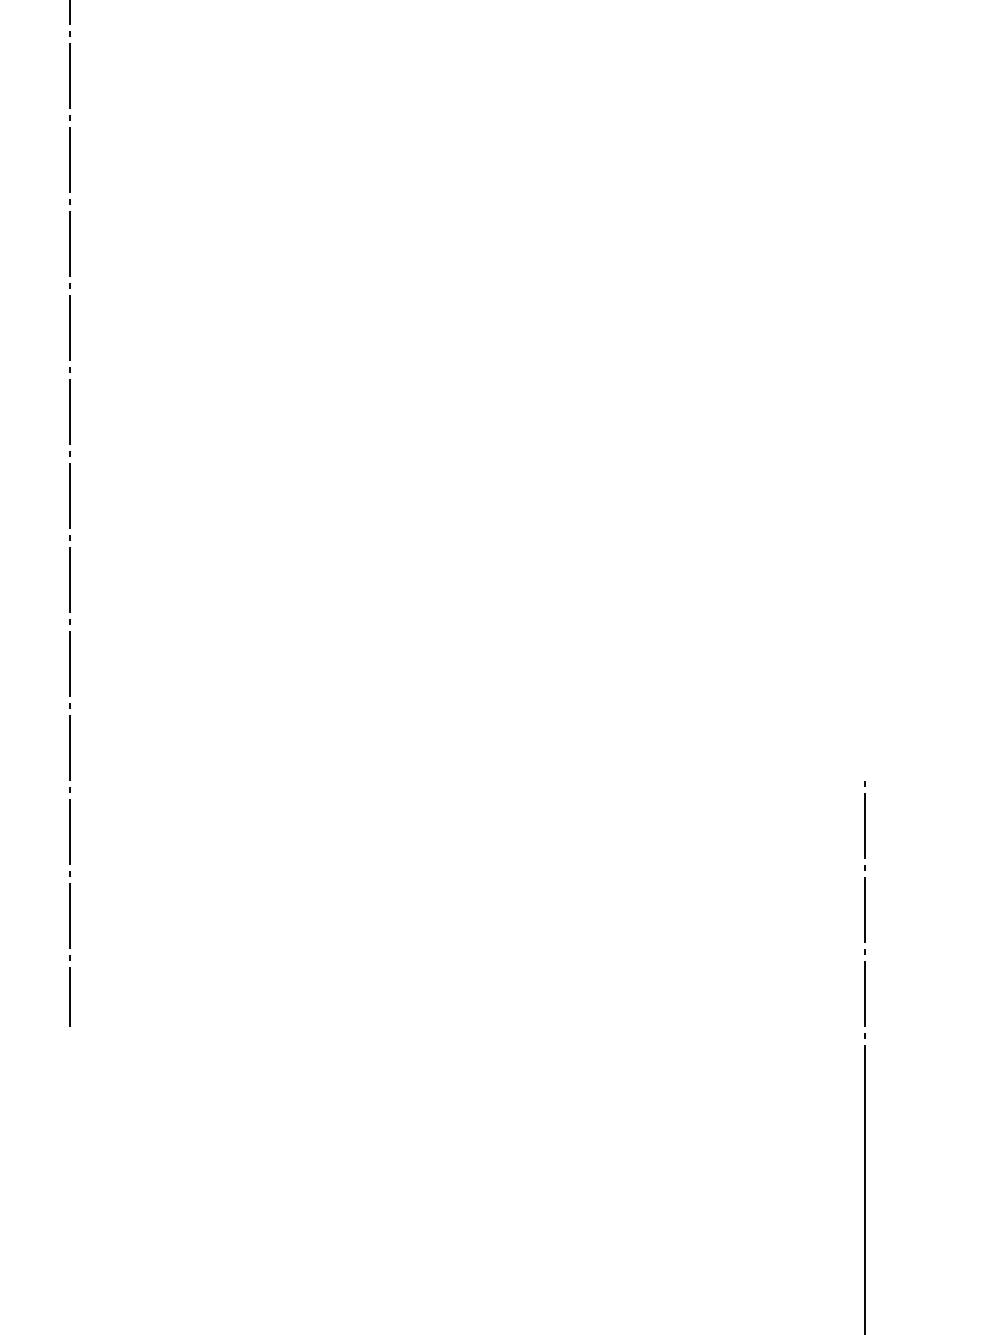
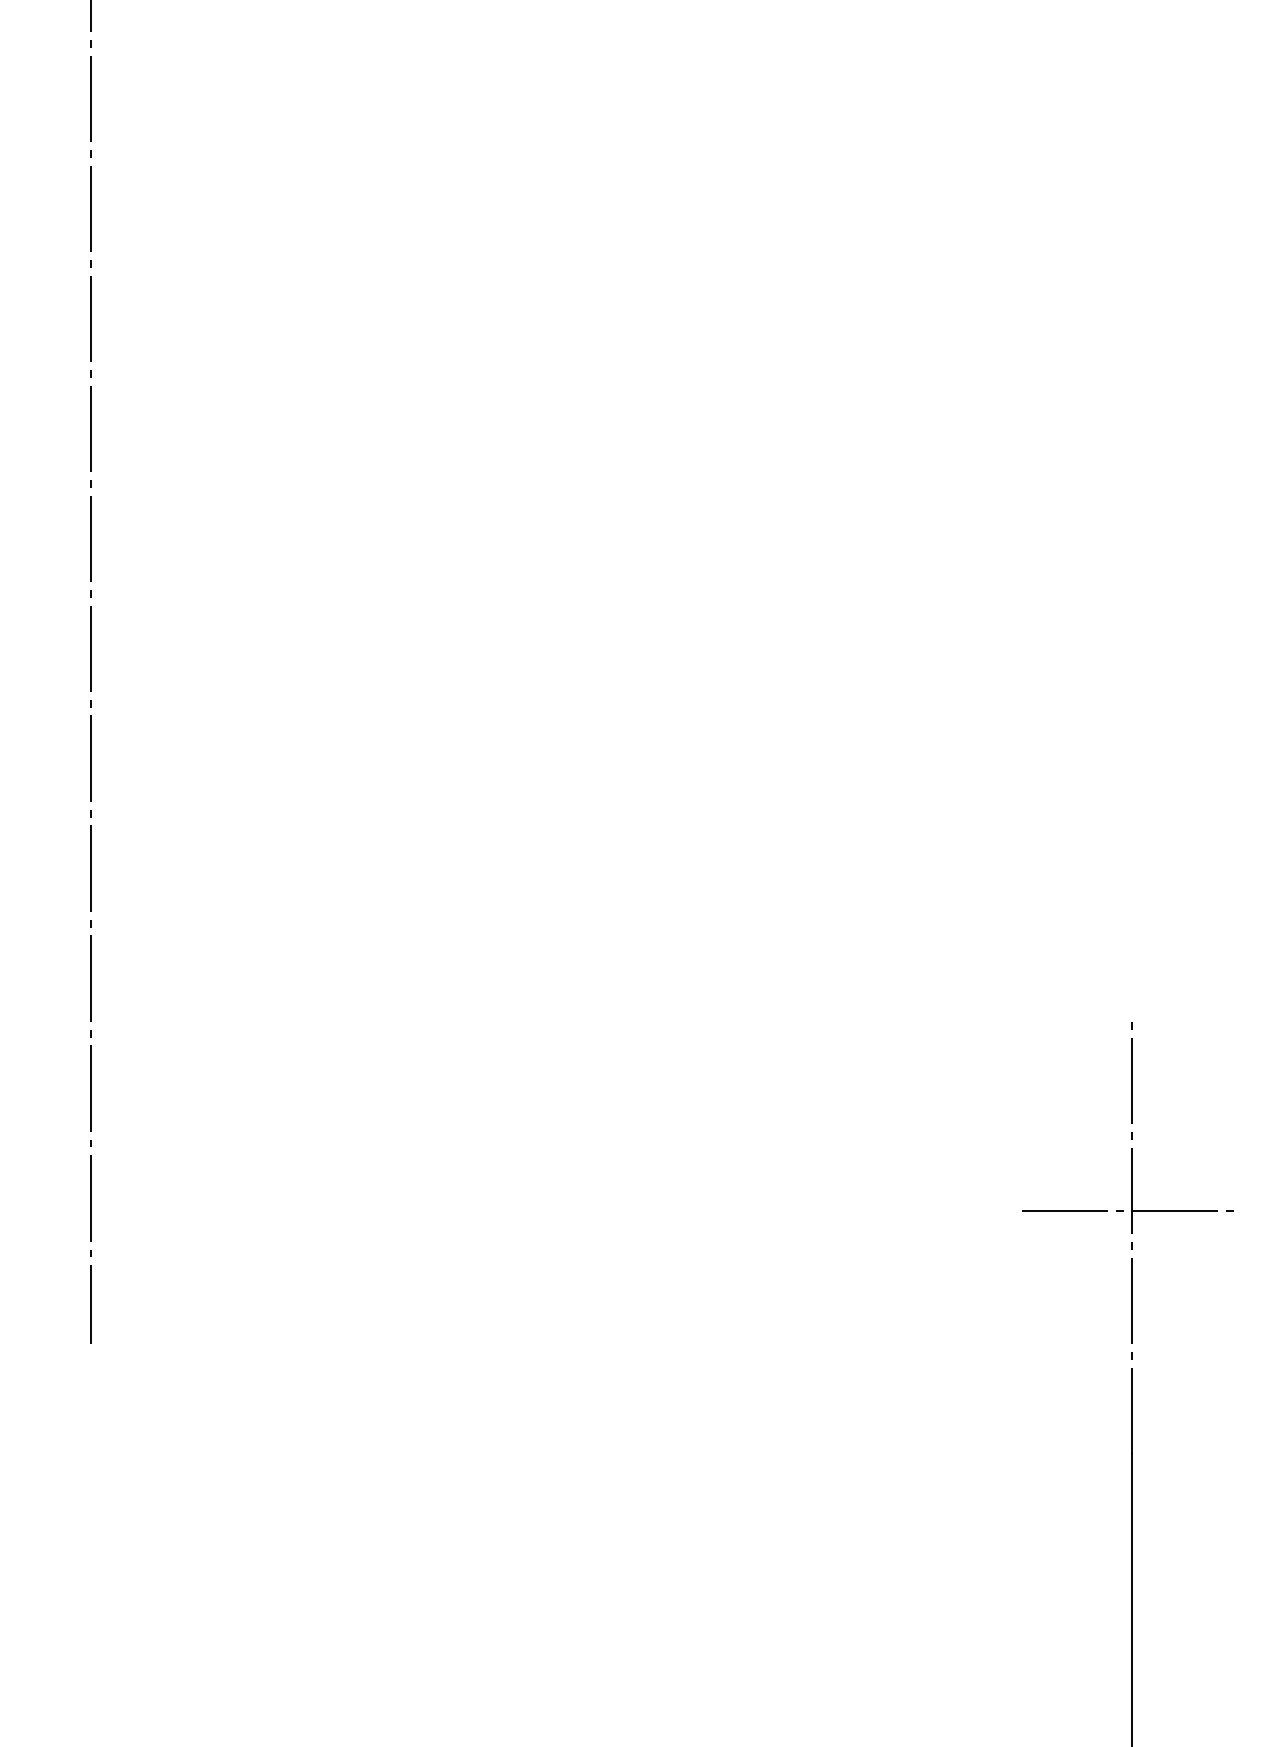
line: (862, 925) -> (1128, 1211), added

